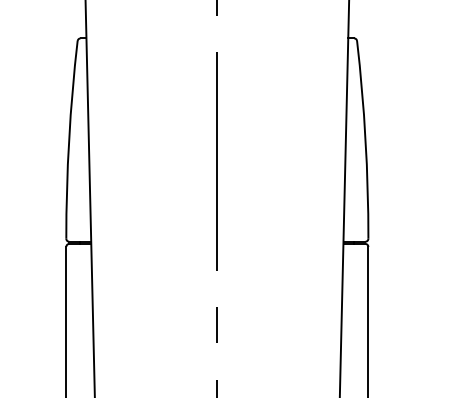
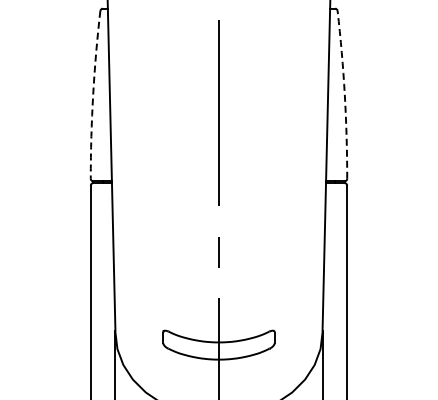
arc: (69, 139) -> (93, 94), solid -> dashed
arc: (365, 139) -> (344, 94), solid -> dashed

